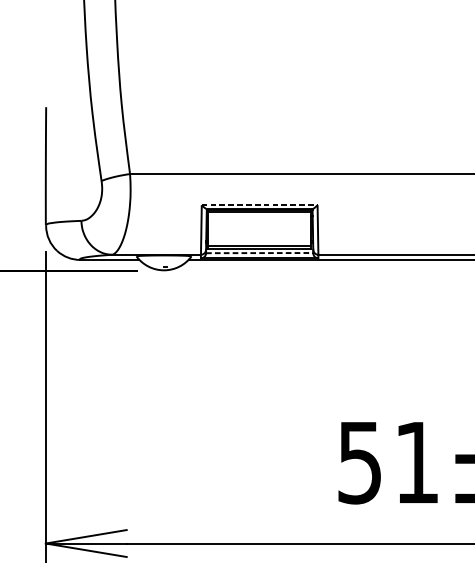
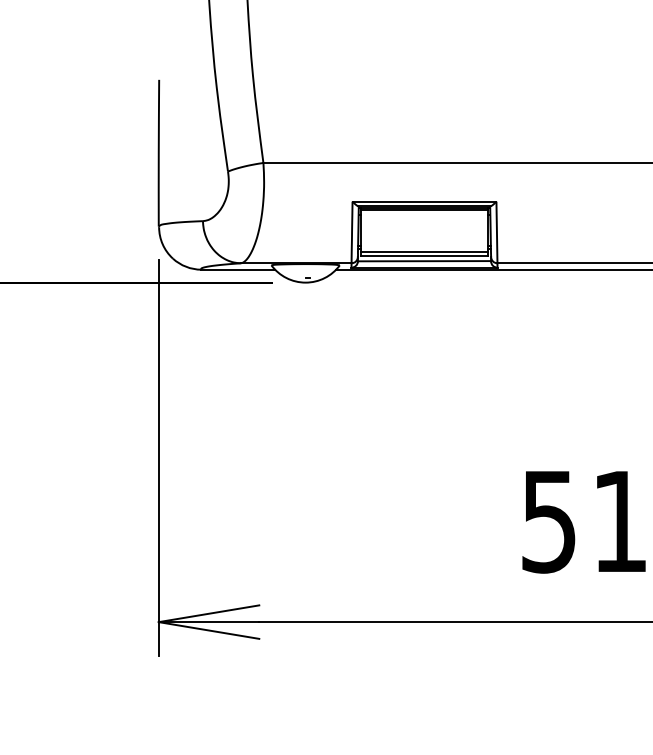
line: (259, 205) -> (424, 201), dashed -> solid
line: (259, 253) -> (424, 261), dashed -> solid

